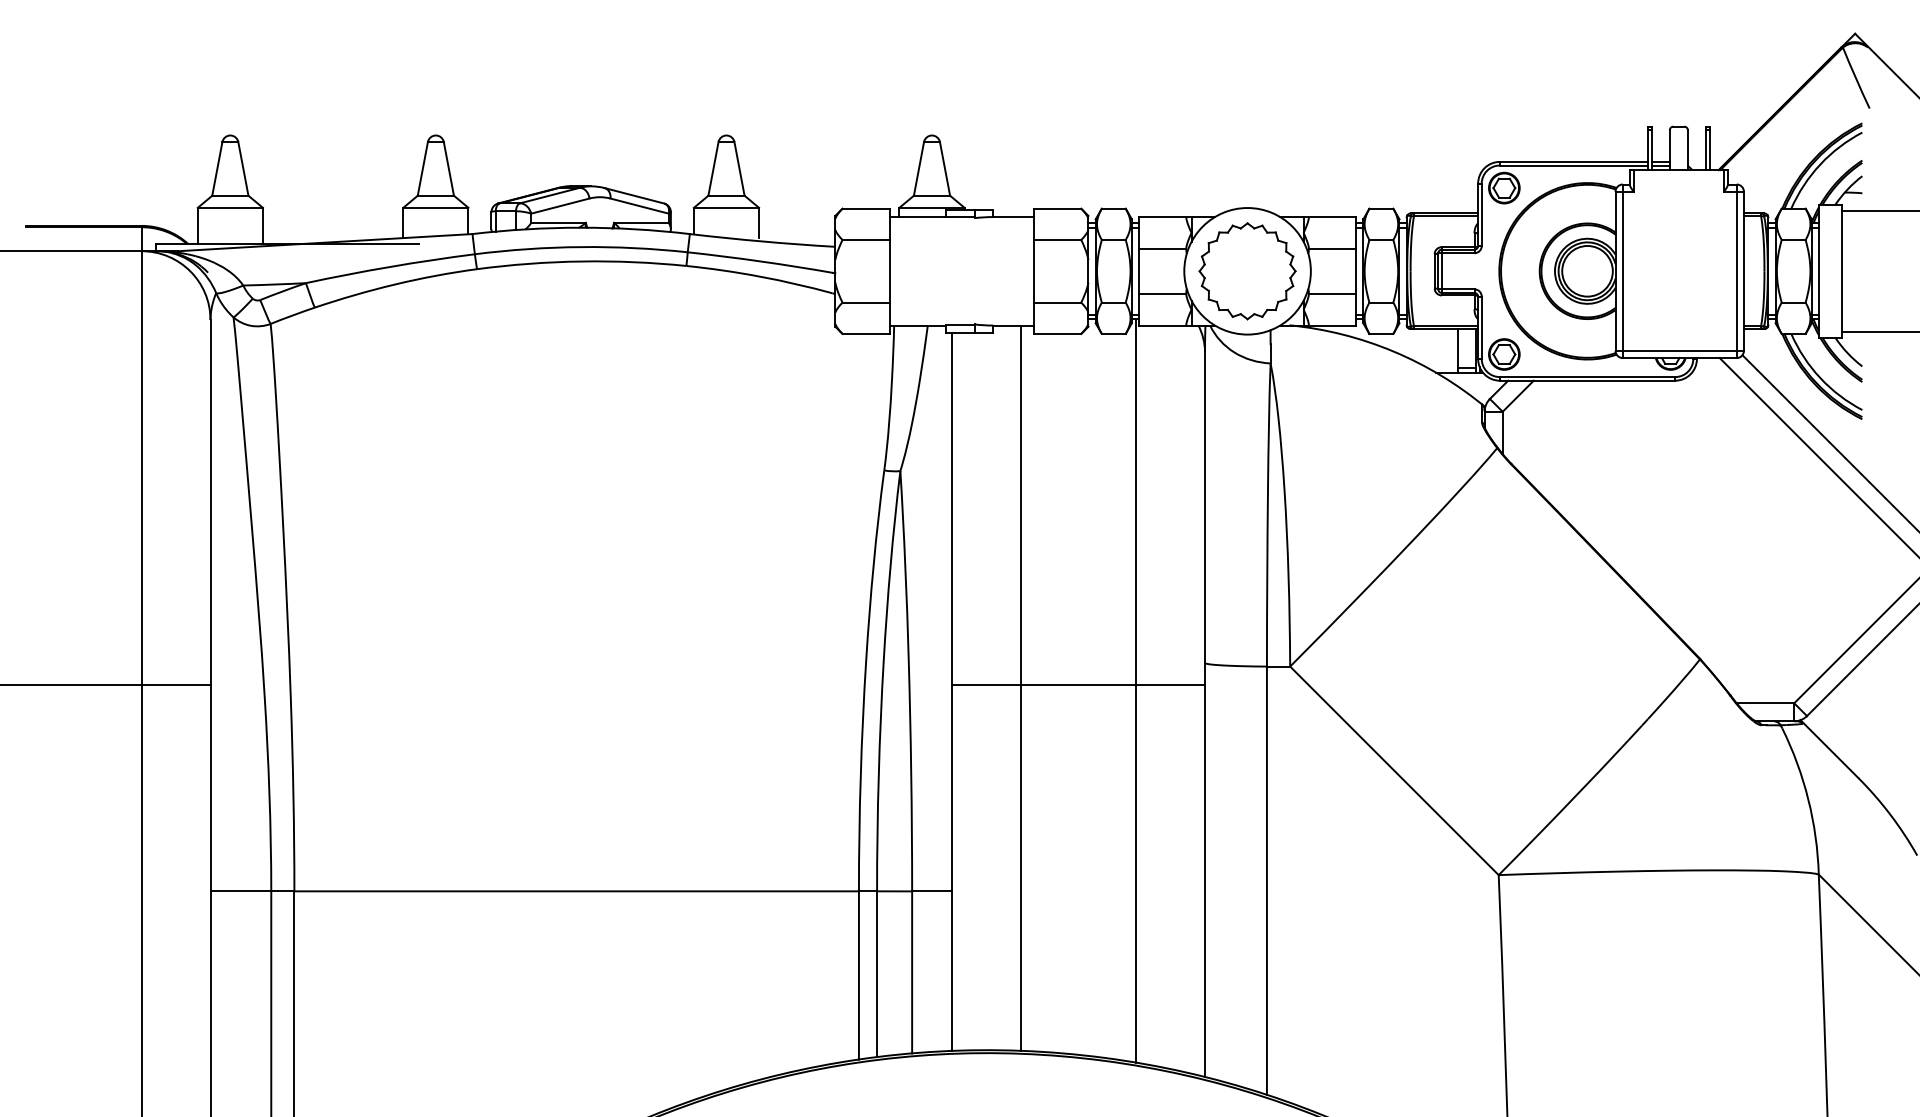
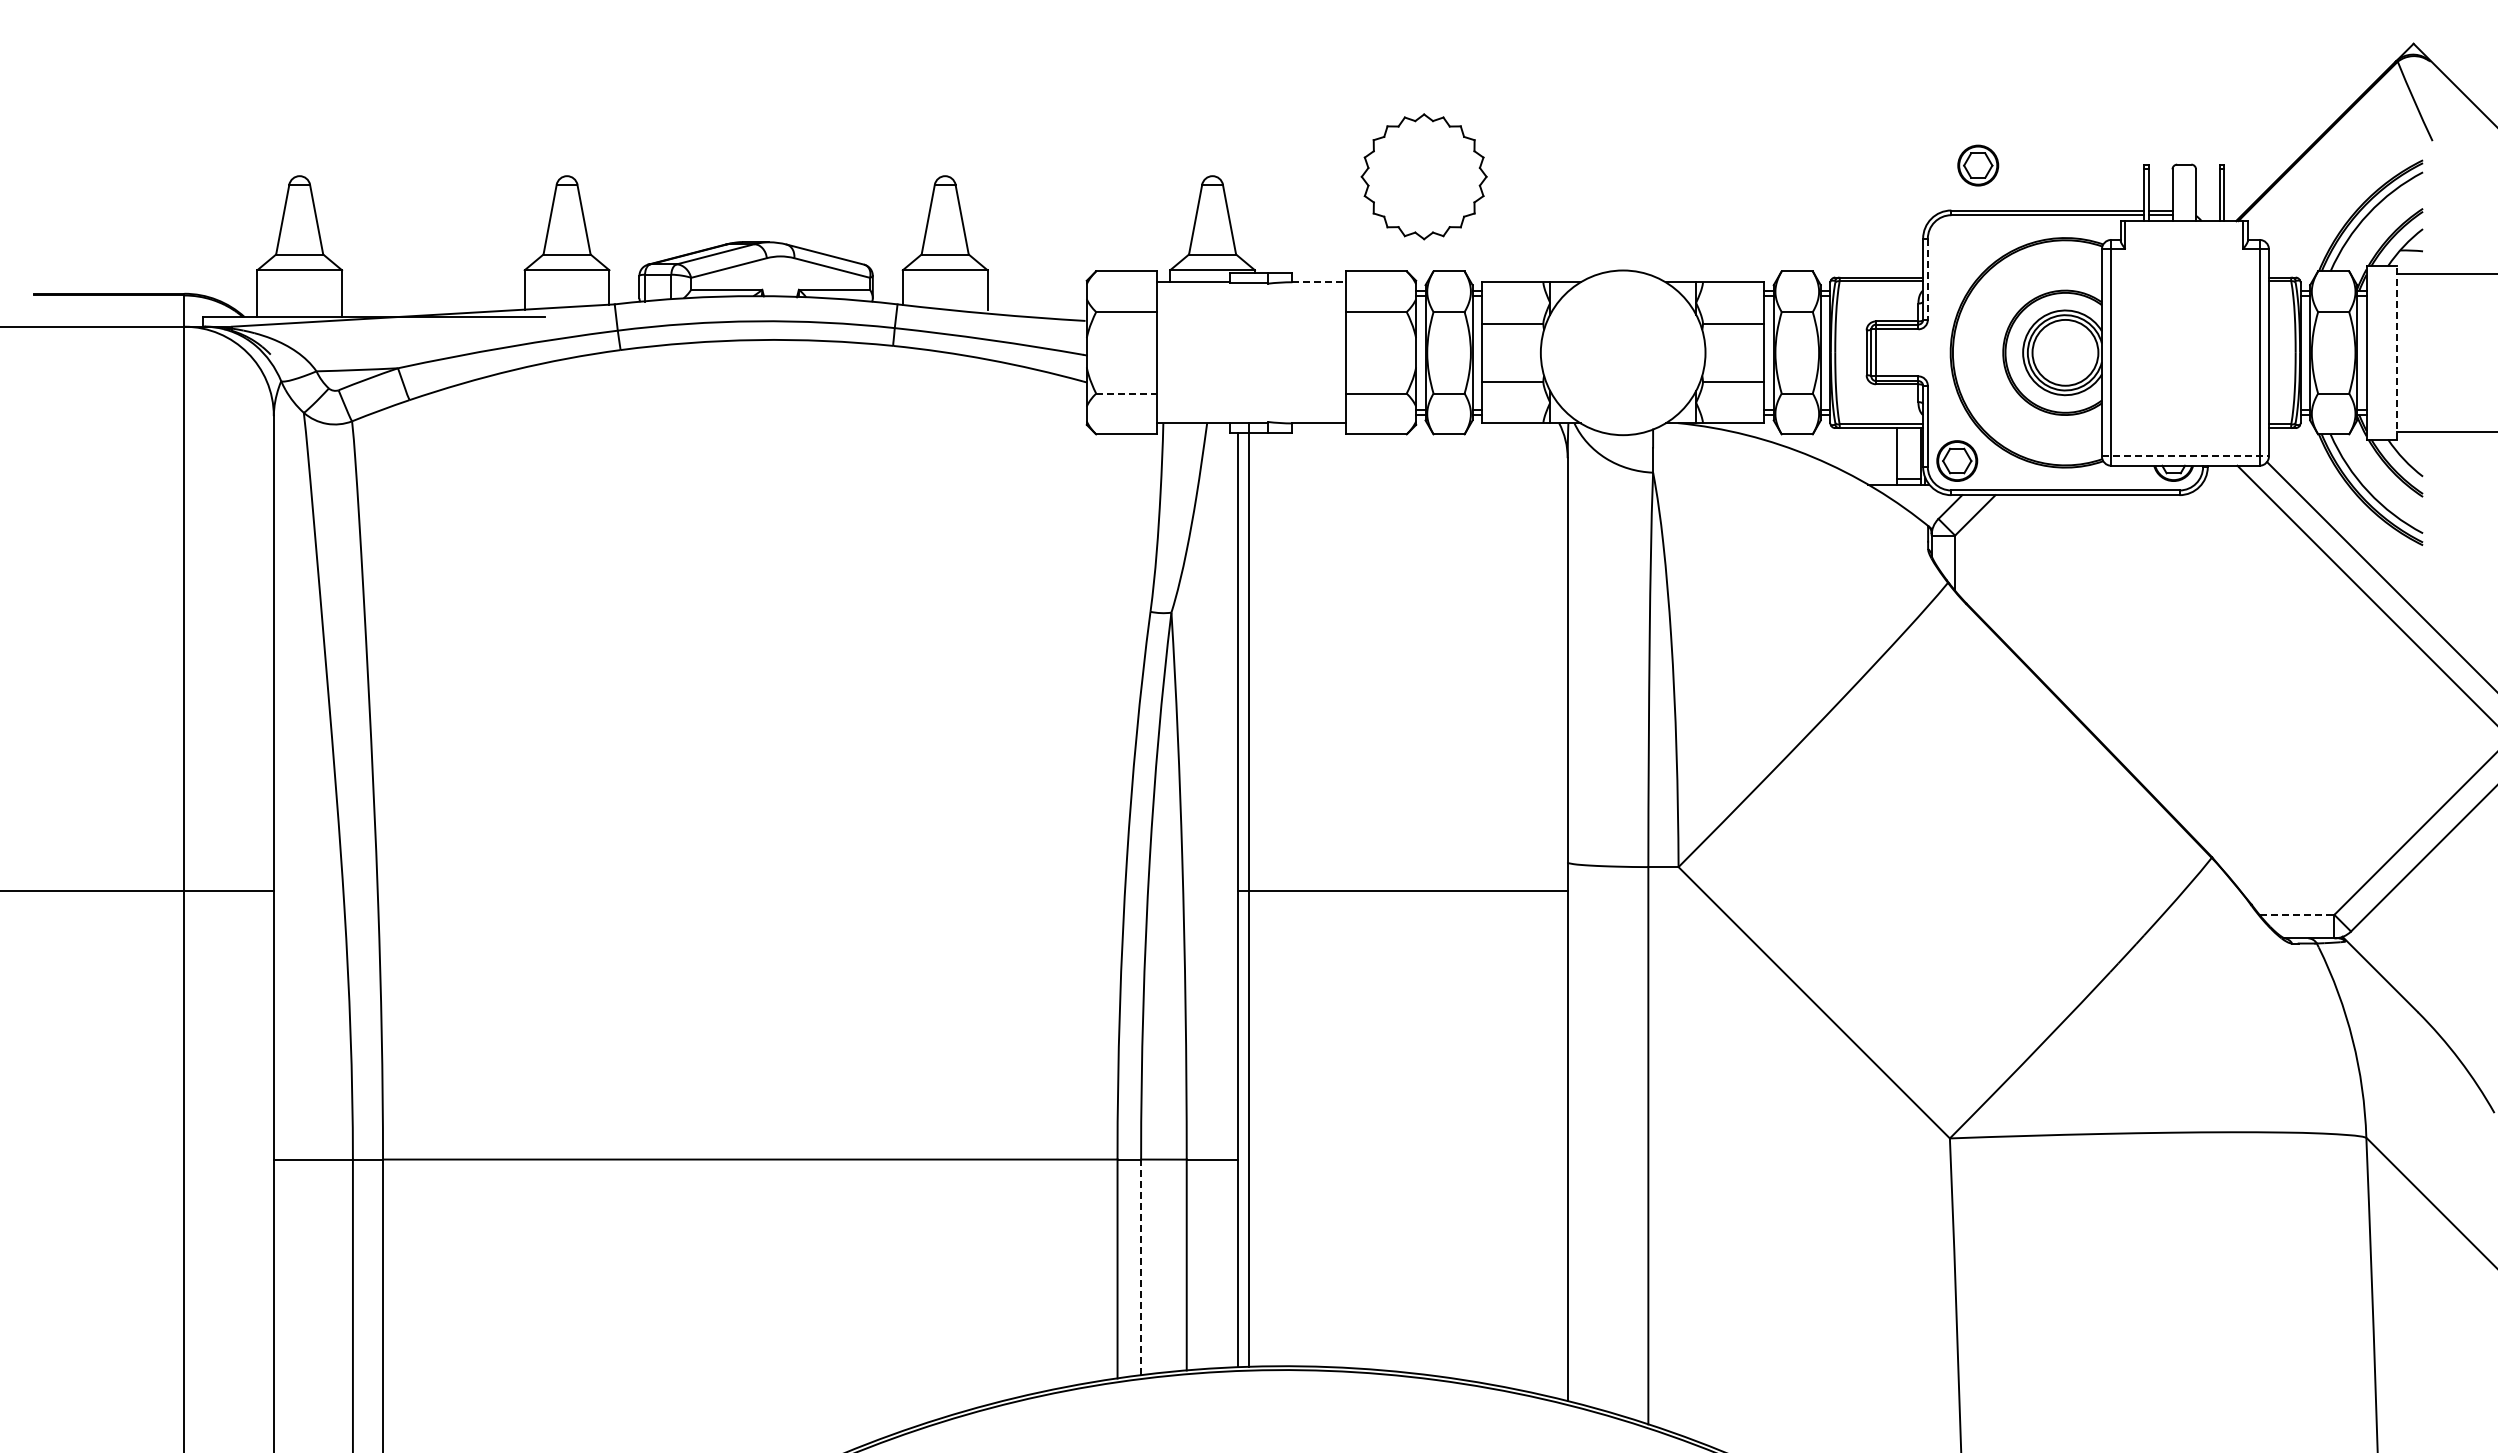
part: (1504, 188) -> (1978, 165), moved
line: (1481, 214) -> (1927, 279), solid -> dashed
line: (1013, 217) -> (1318, 282), solid -> dashed
part: (1247, 271) -> (1423, 176), moved
line: (1841, 271) -> (2396, 352), solid -> dashed
line: (865, 302) -> (1126, 393), solid -> dashed
line: (1679, 350) -> (2185, 456), solid -> dashed
line: (1020, 688) -> (1248, 895), moved
line: (1136, 690) -> (1478, 898), removed
line: (1765, 702) -> (2297, 914), solid -> dashed
line: (877, 974) -> (1141, 1267), solid -> dashed

